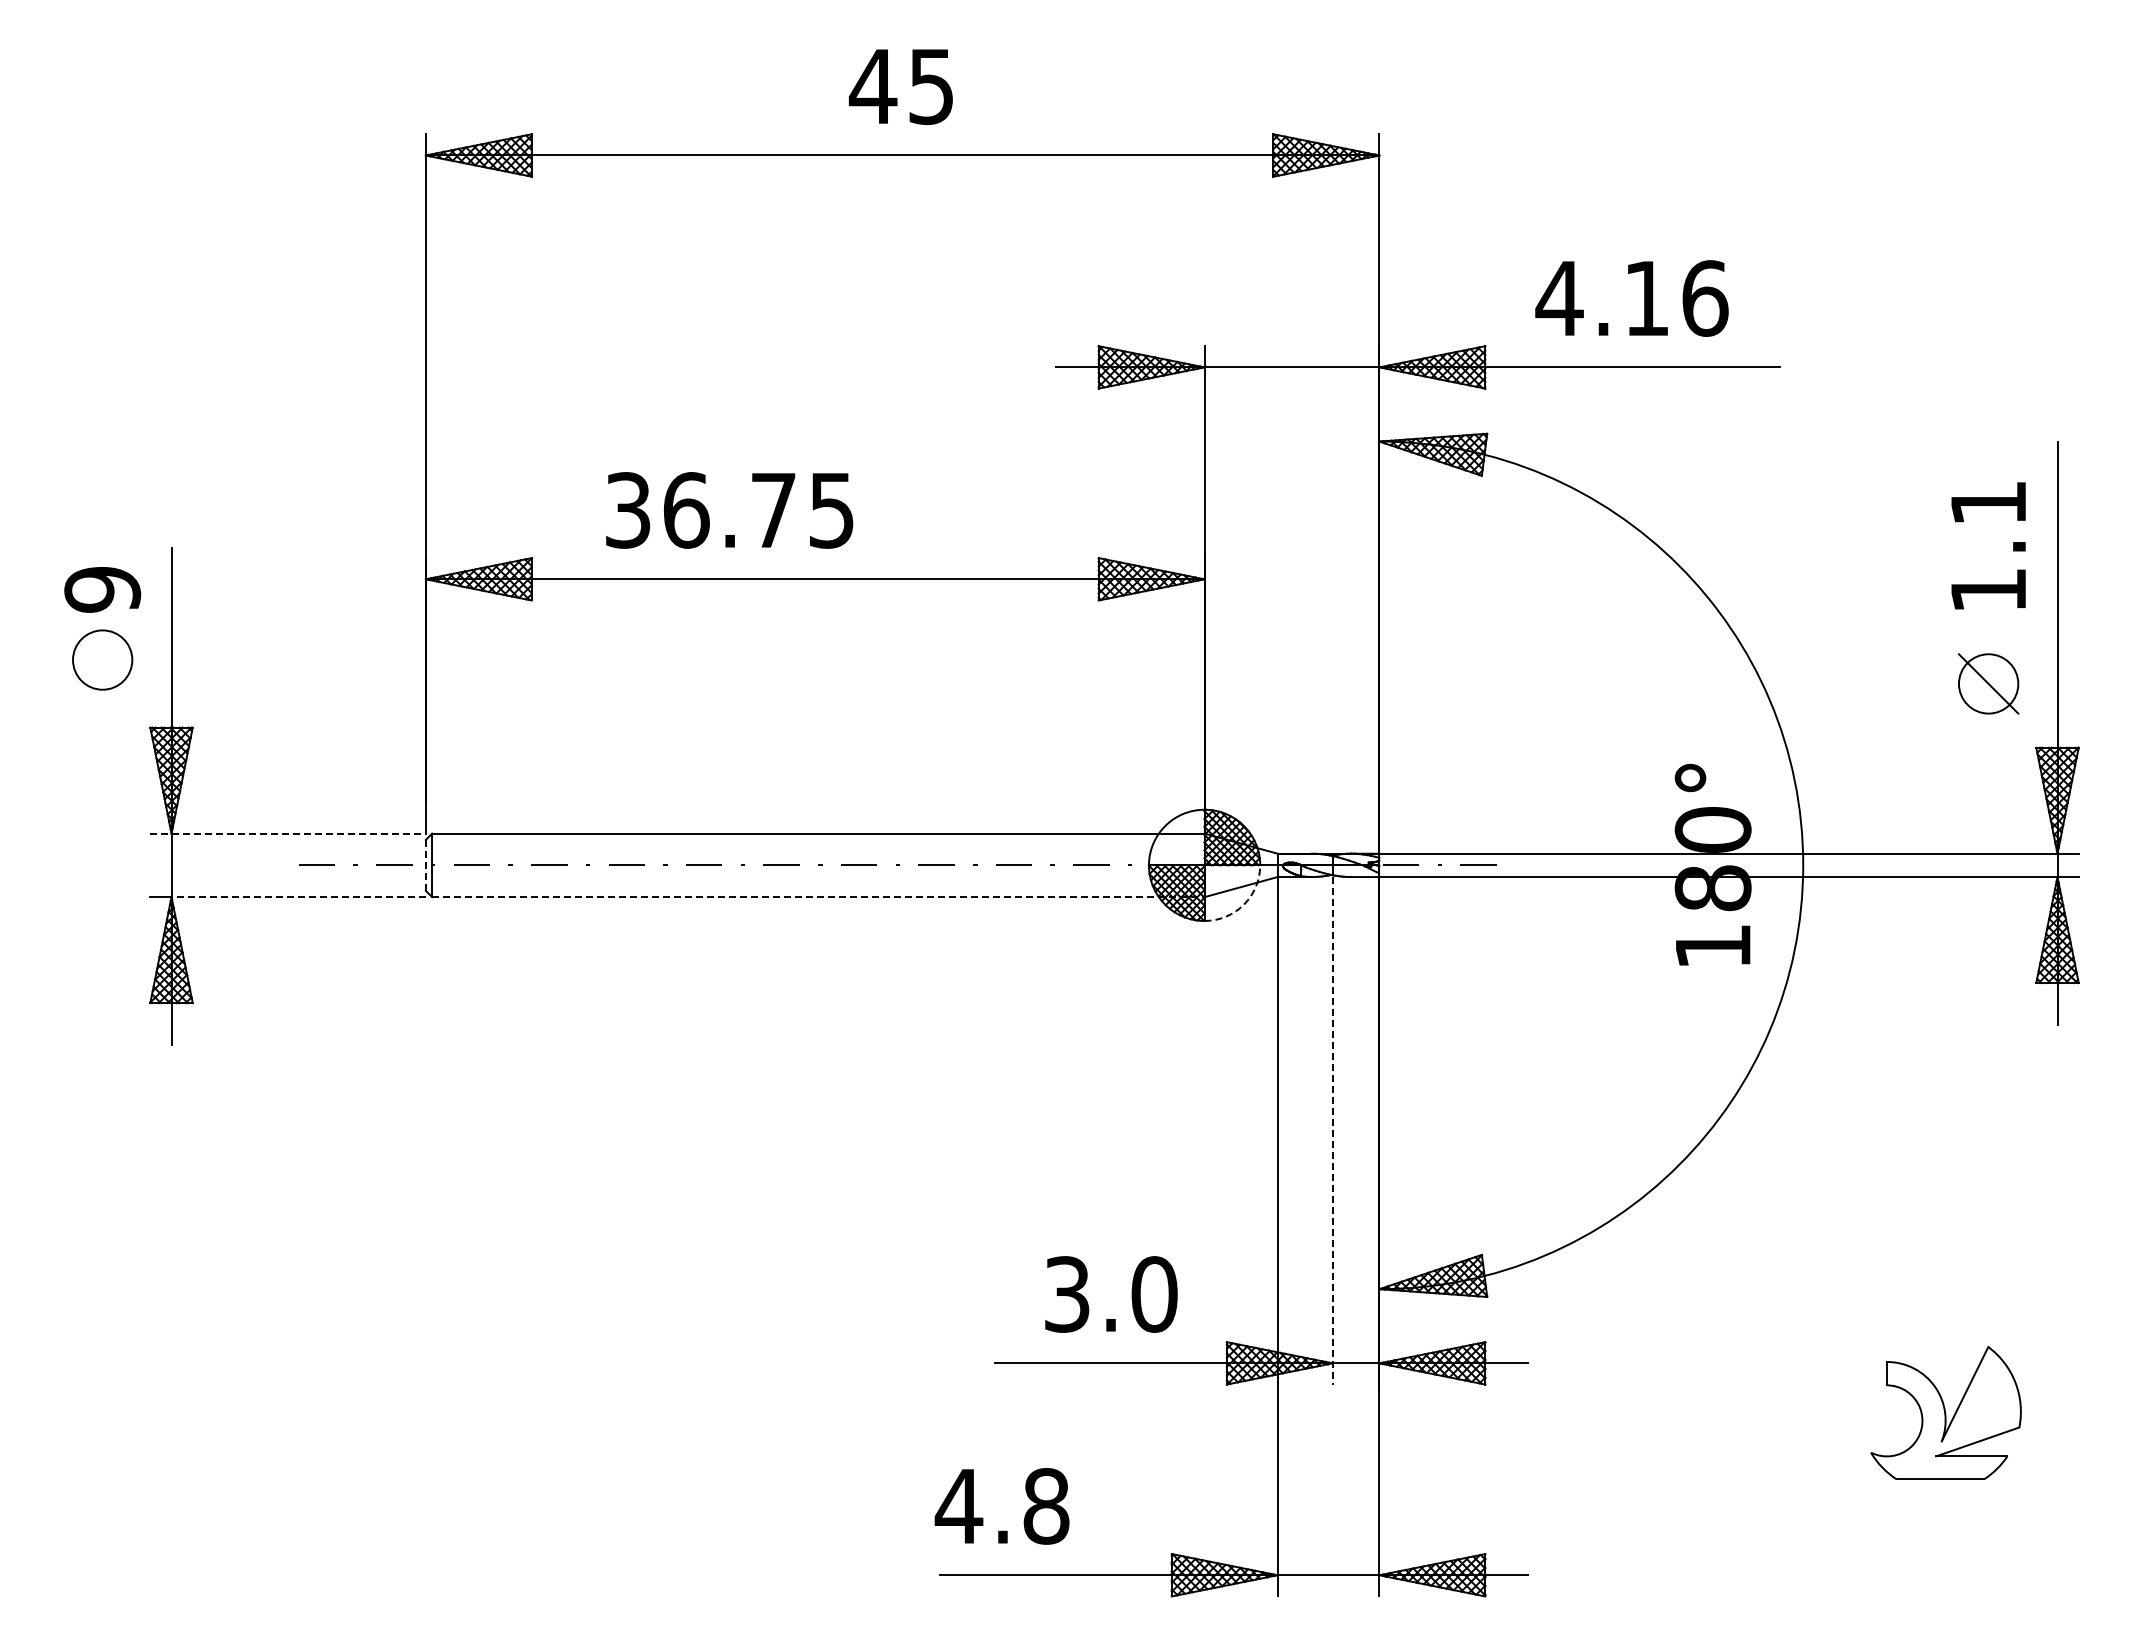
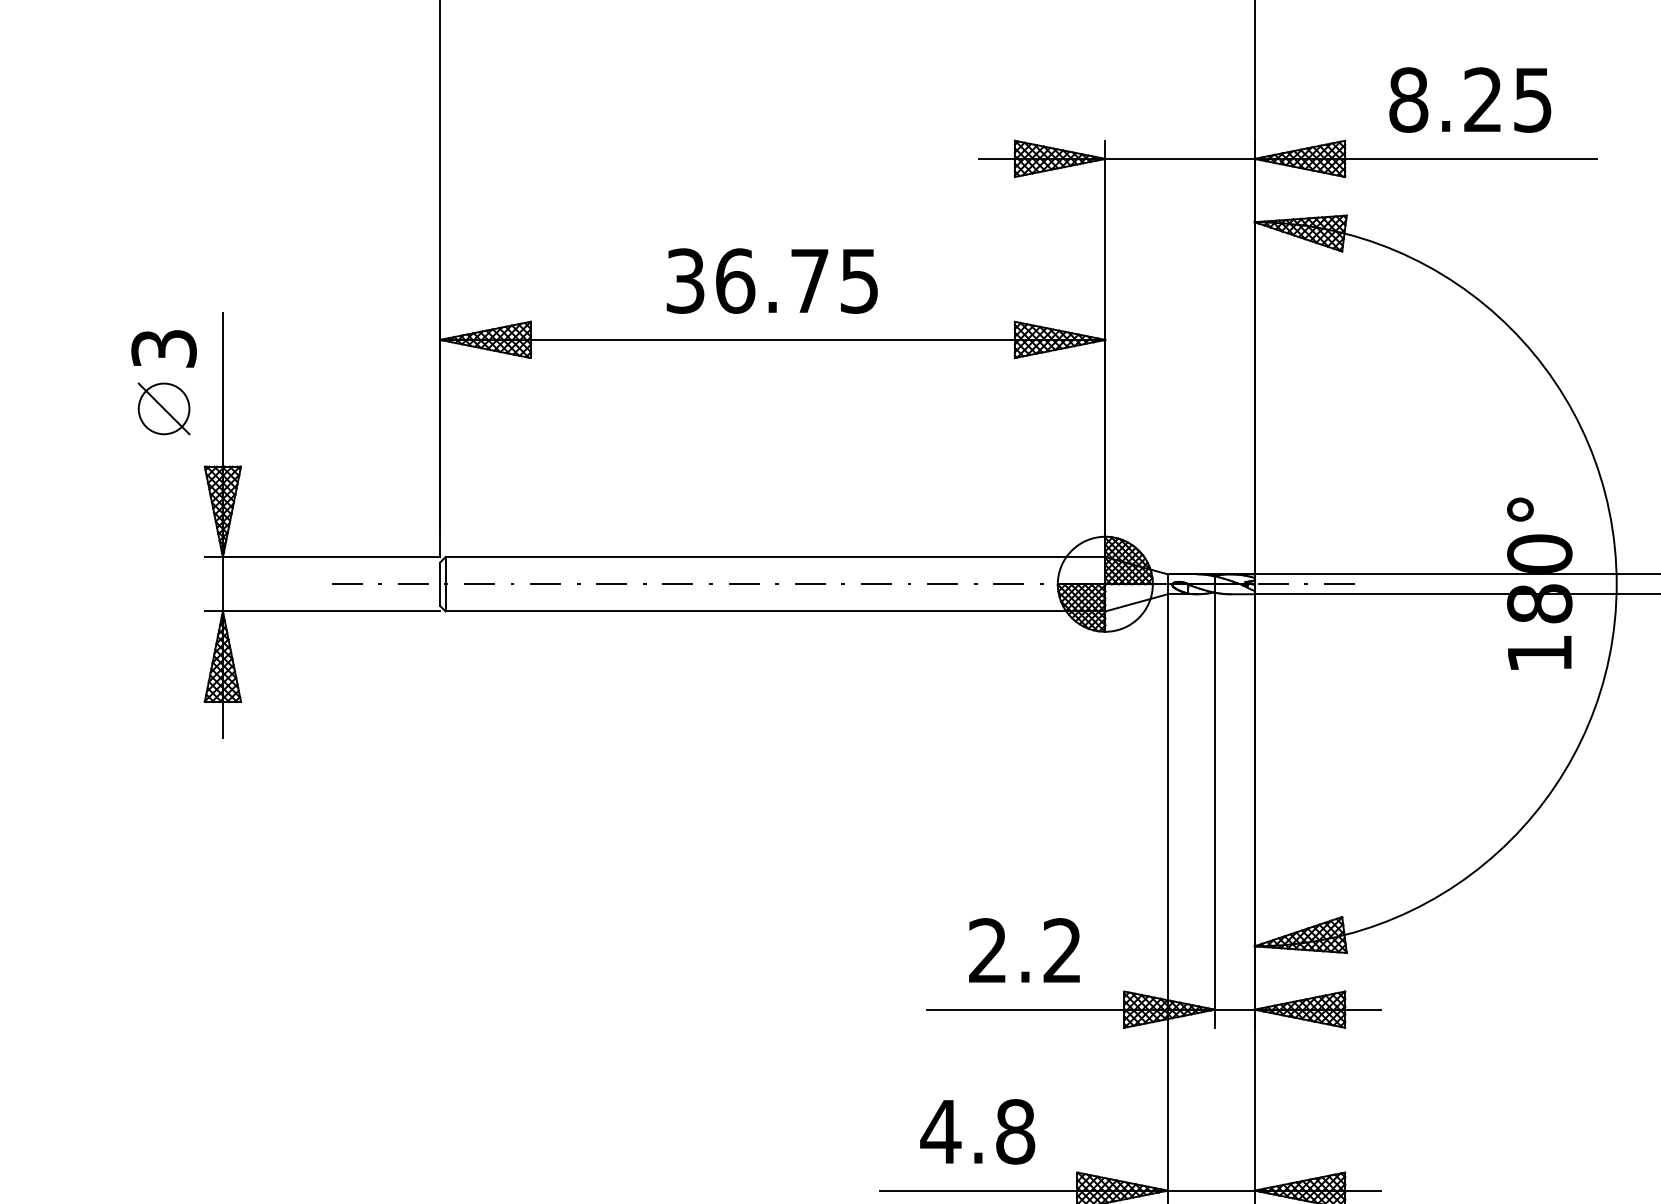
text: (1631, 298) -> (1470, 100), 4.16 -> 8.25
text: (729, 510) -> (772, 281), moved
text: (102, 589) -> (163, 348), 9 -> 3
line: (102, 659) -> (163, 408), added
line: (288, 833) -> (322, 557), dashed -> solid
line: (425, 865) -> (439, 584), dashed -> solid
line: (298, 897) -> (331, 611), dashed -> solid
line: (818, 897) -> (775, 611), dashed -> solid
arc: (1243, 904) -> (1138, 617), dashed -> solid
line: (1332, 1130) -> (1214, 810), dashed -> solid
text: (1111, 1294) -> (1025, 950), 3.0 -> 2.2
text: (1001, 1506) -> (977, 1131), moved

